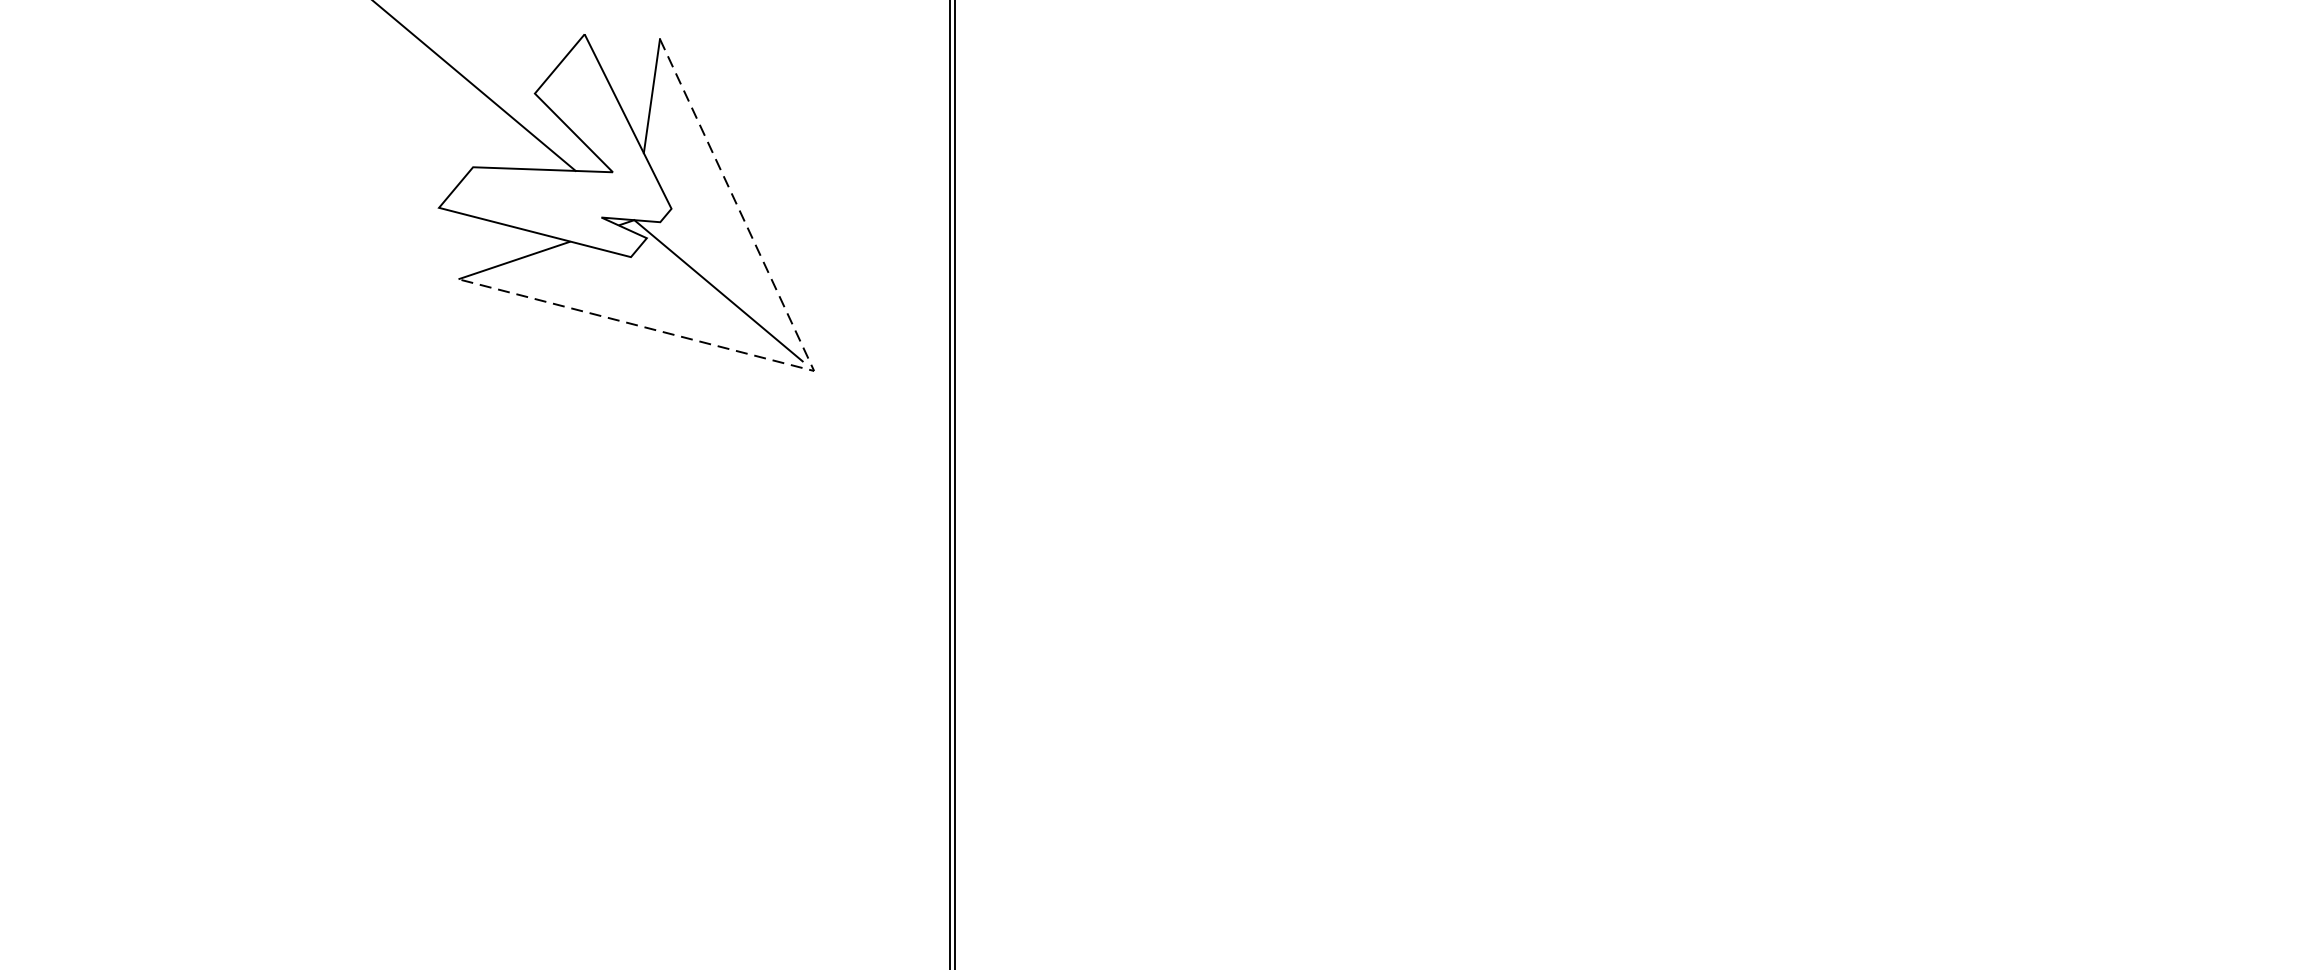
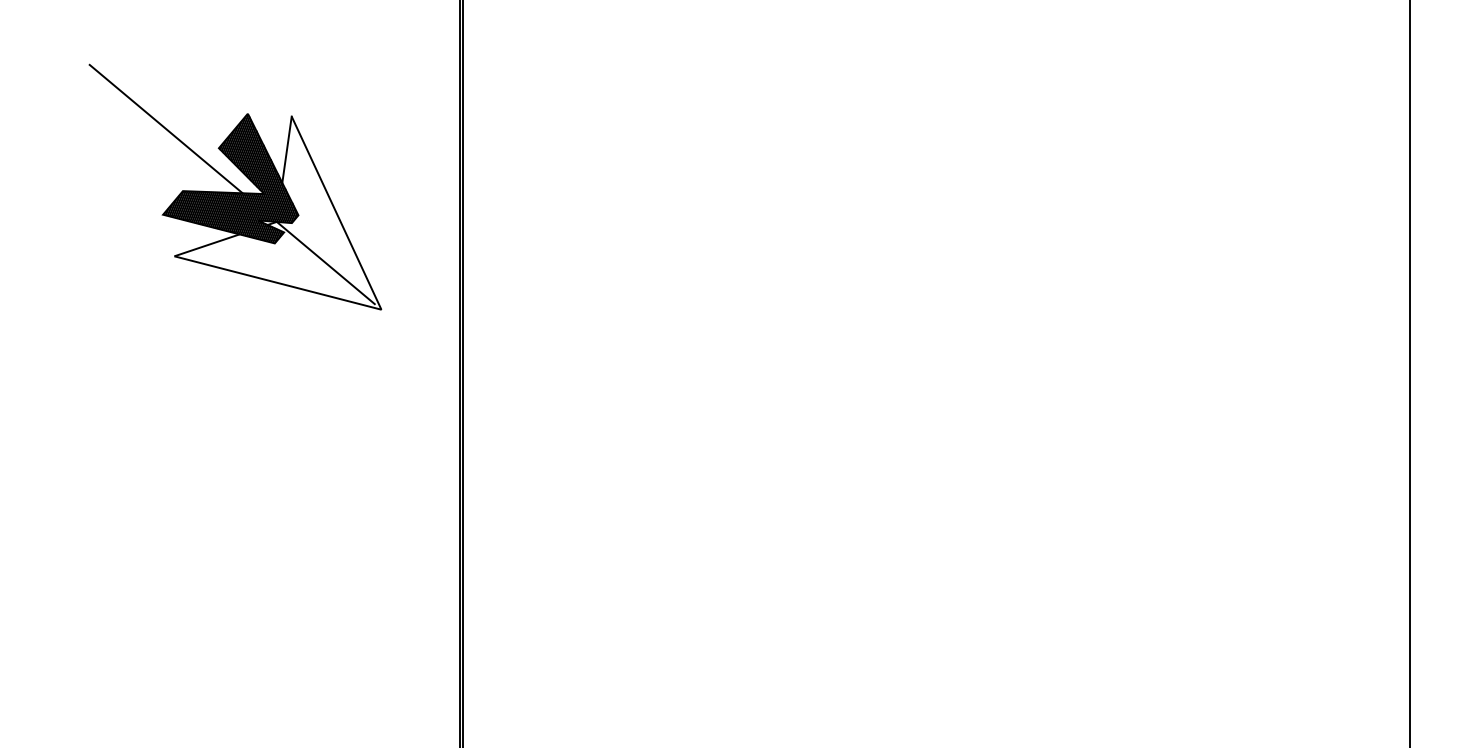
hatch: (554, 147) -> (230, 179), added
line: (814, 370) -> (381, 309), dashed -> solid

